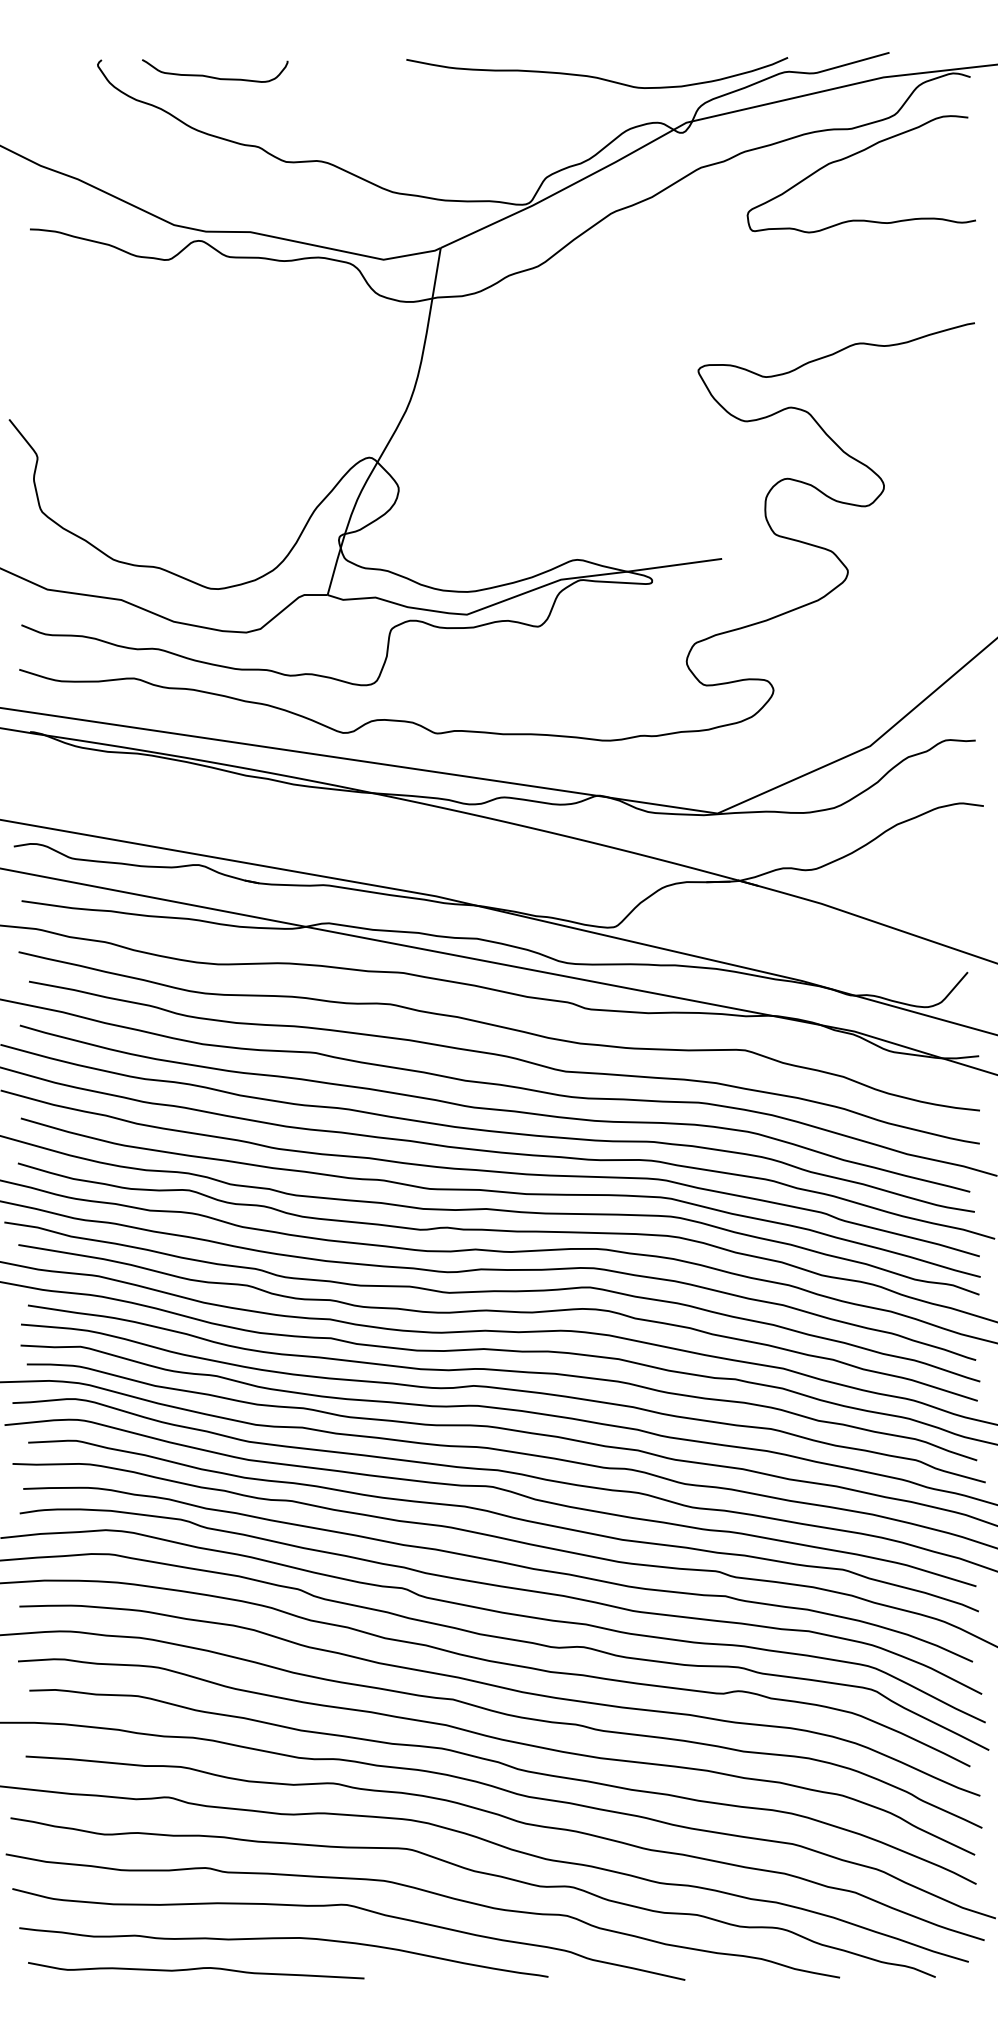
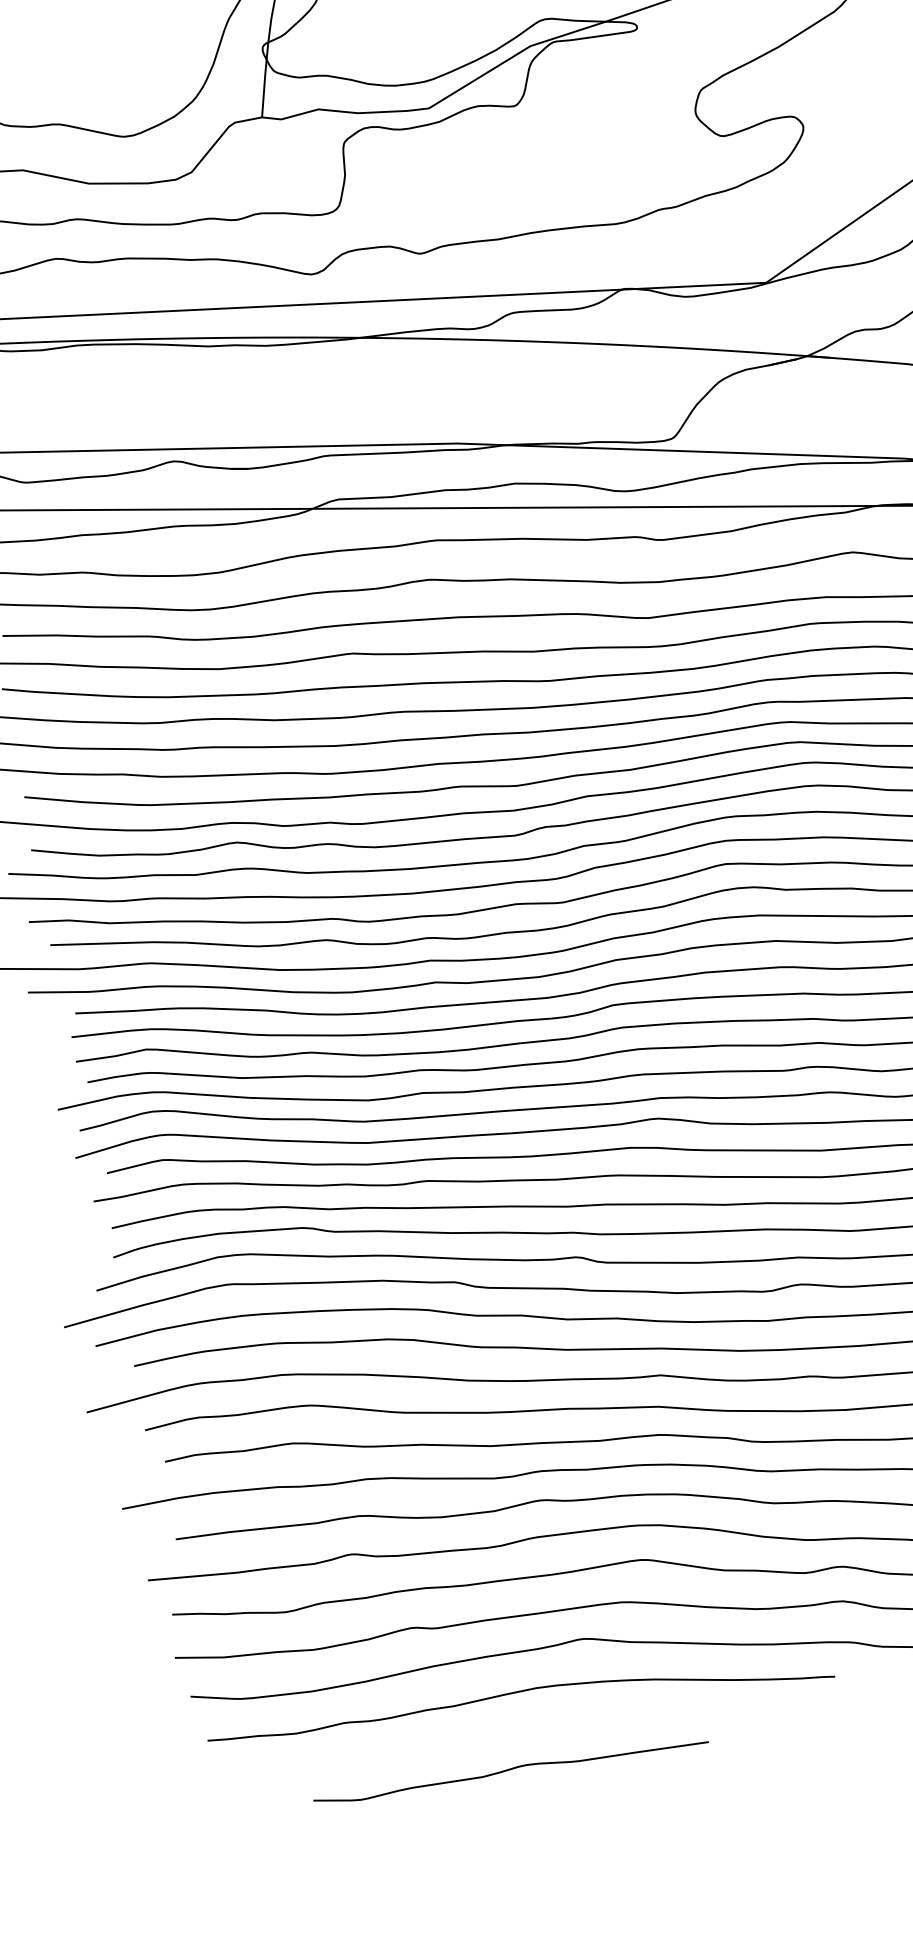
curve: (196, 1969) -> (511, 1769), moved

